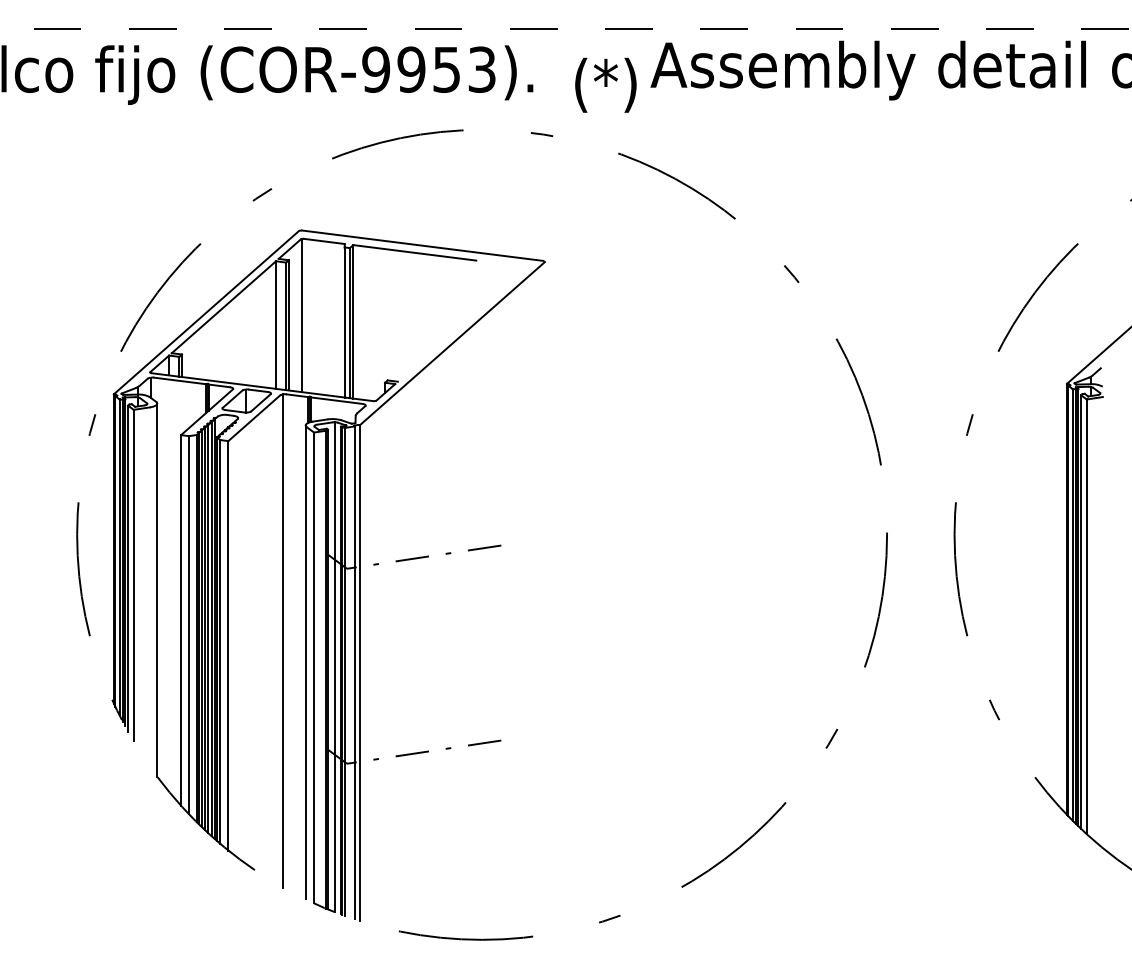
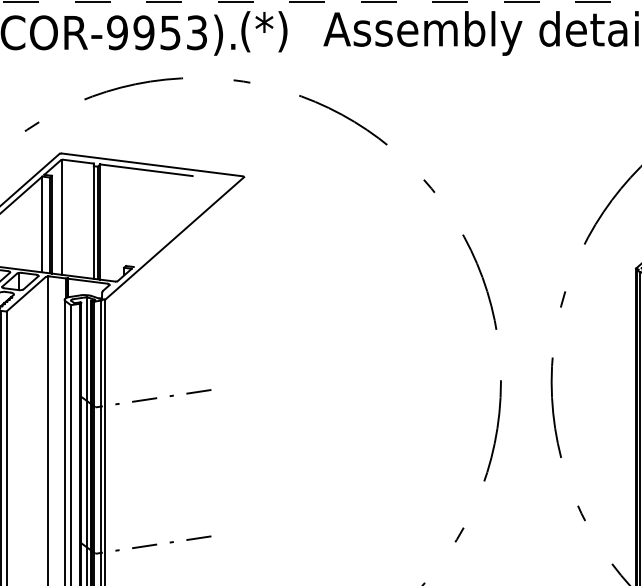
text: (605, 84) -> (264, 31), moved

